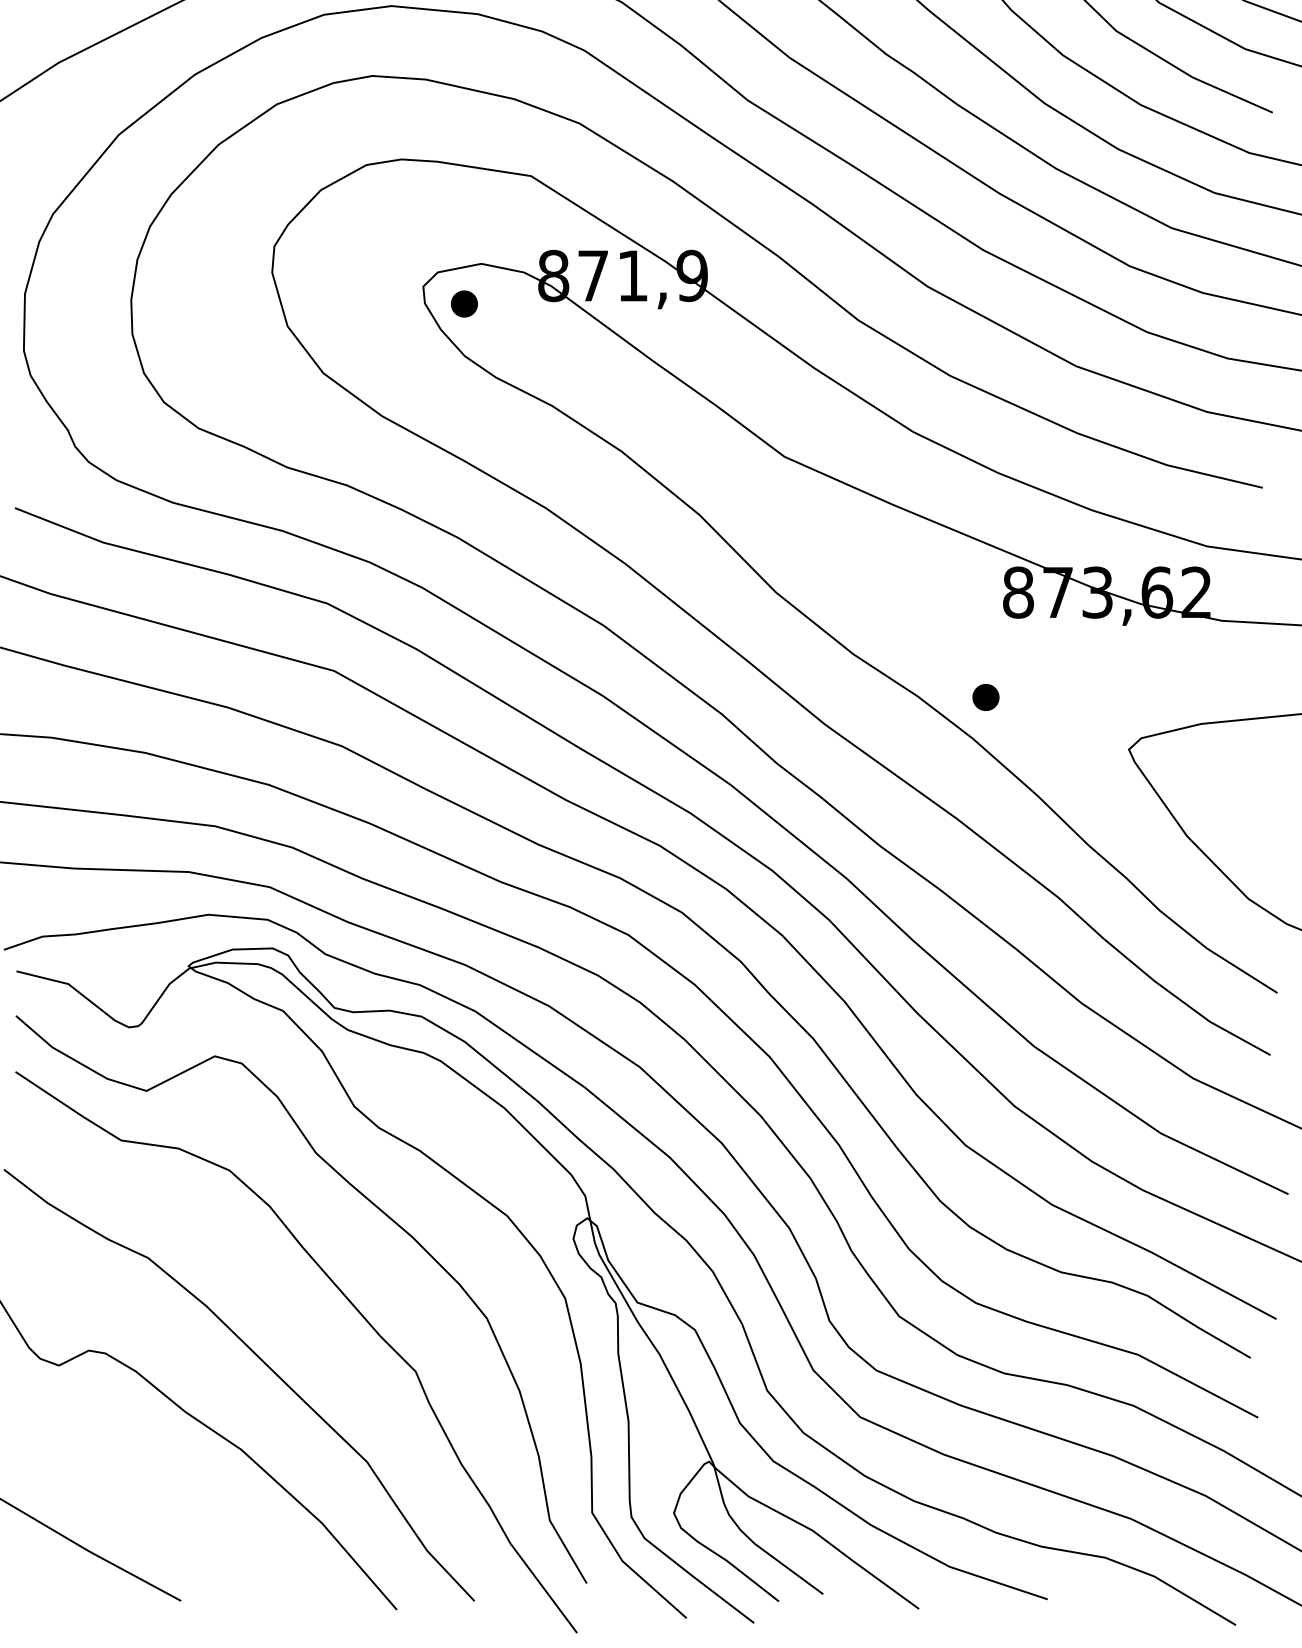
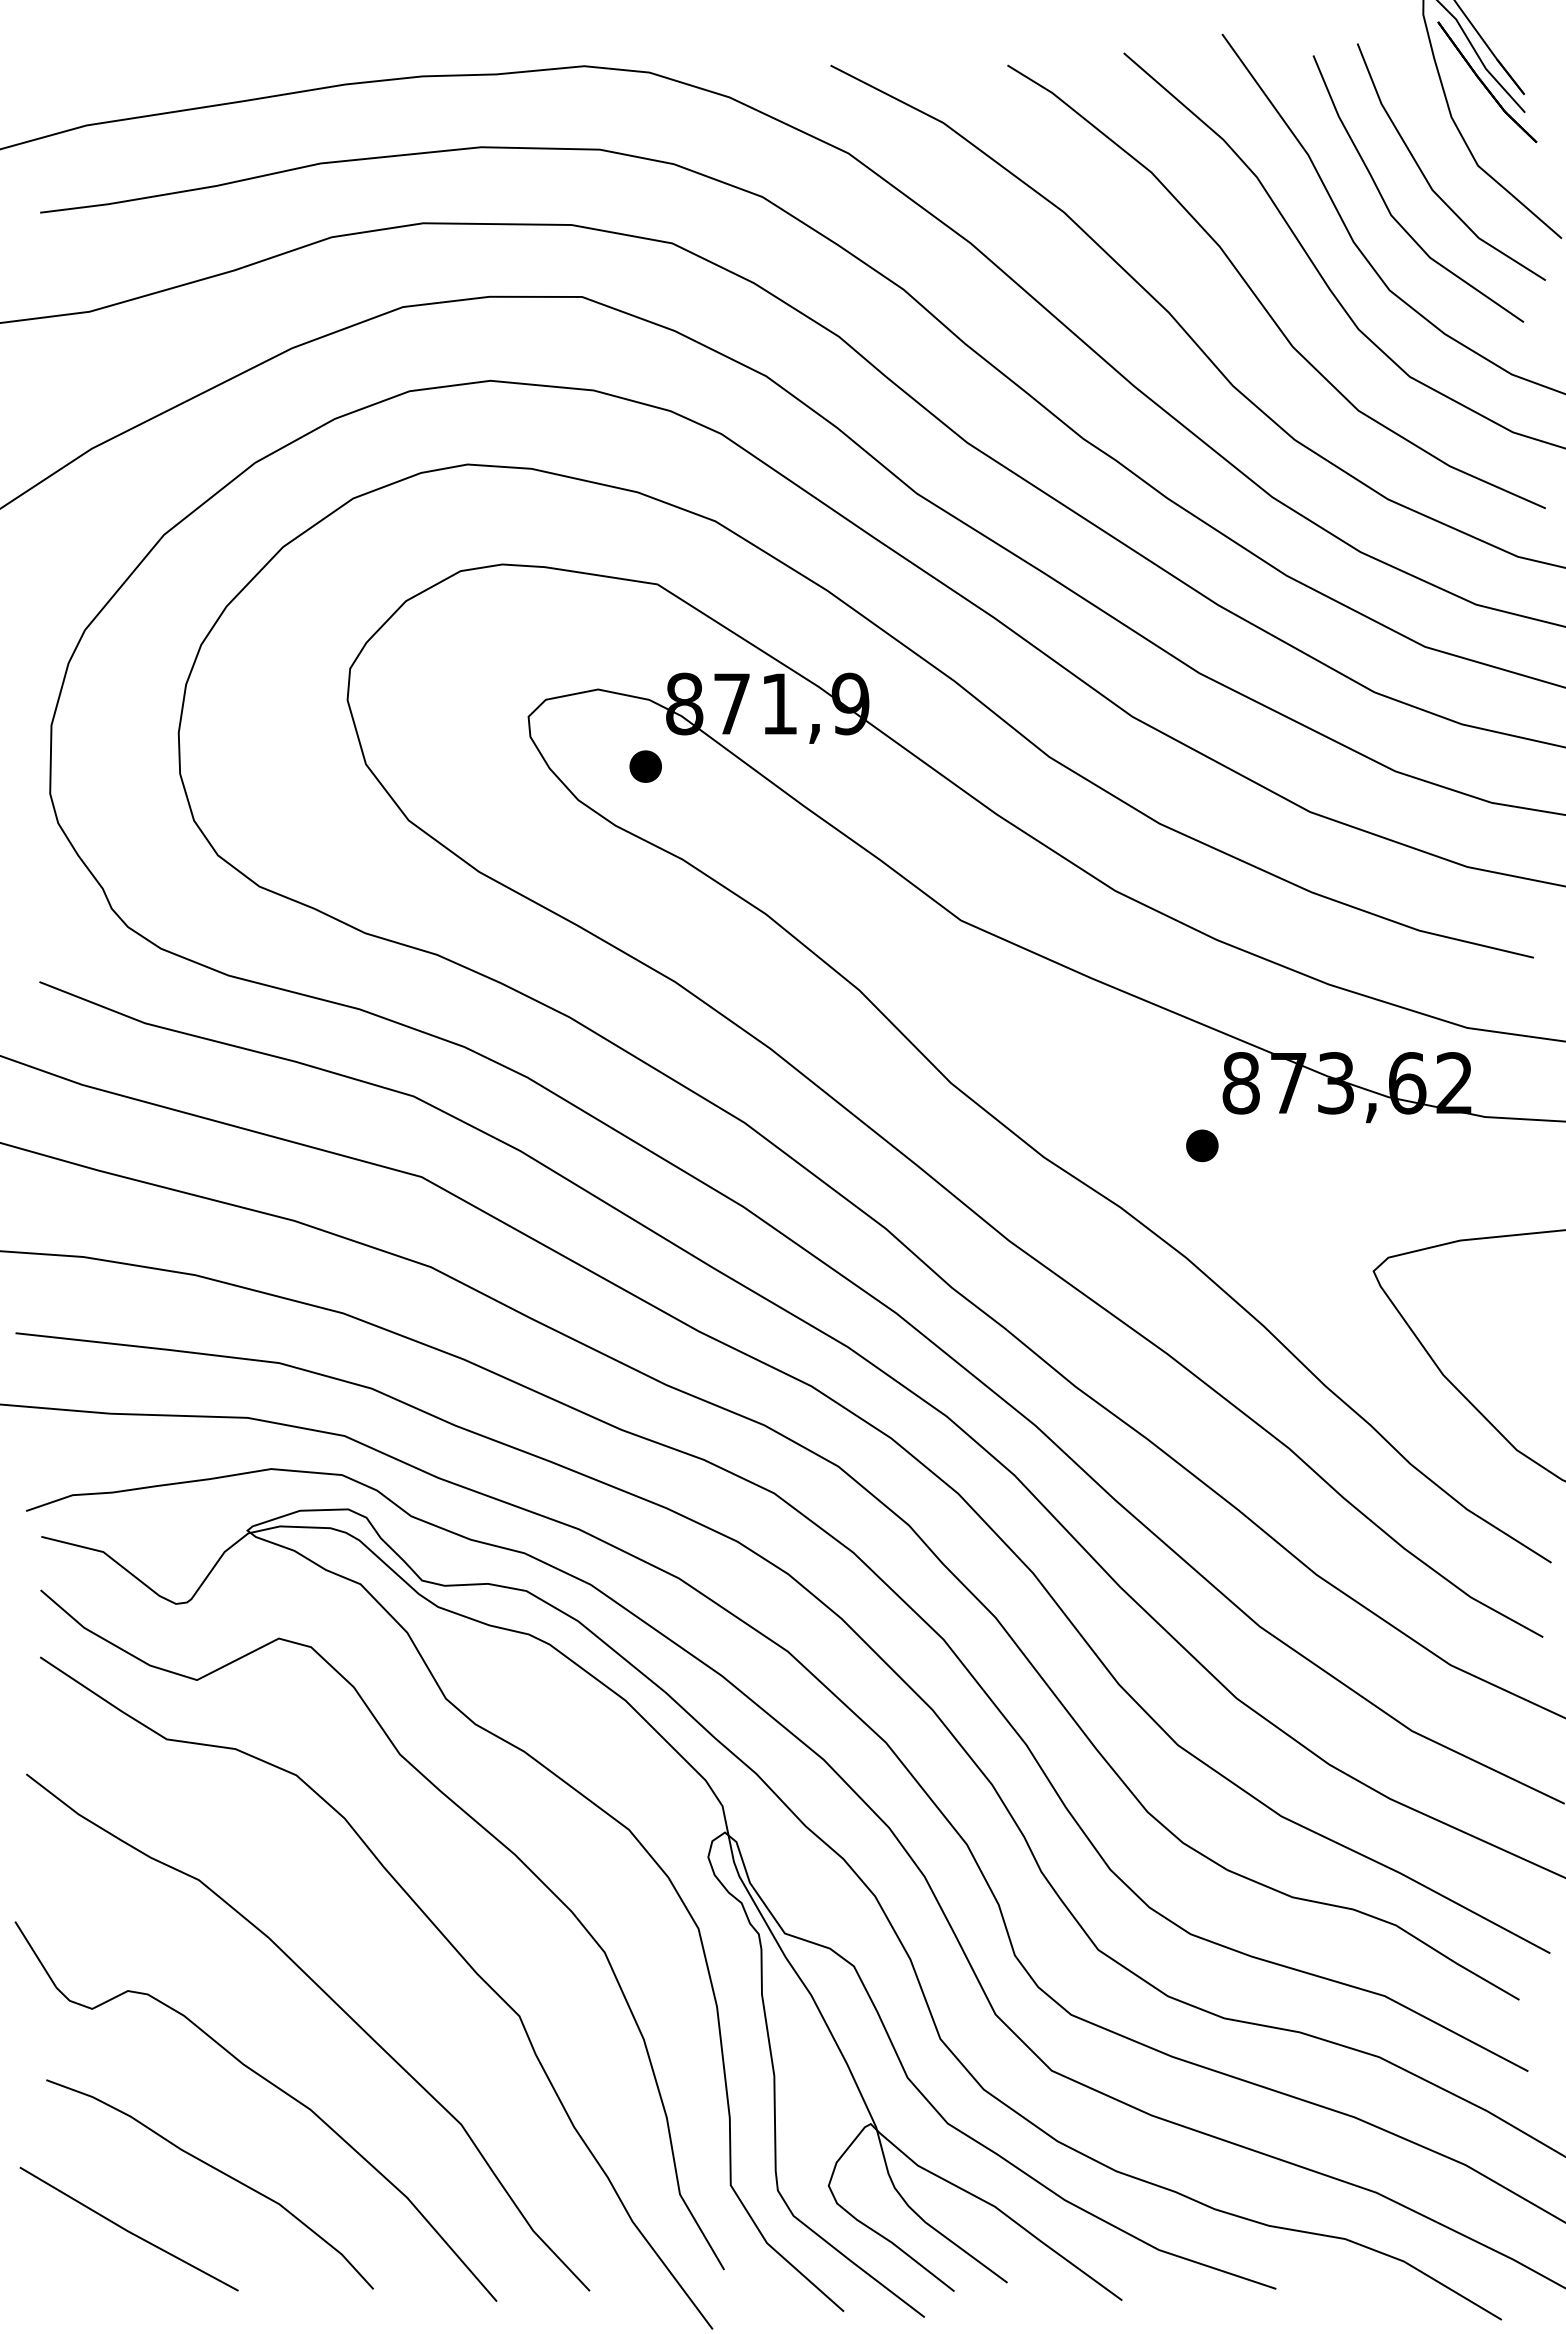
part: (464, 303) -> (645, 766), moved
part: (986, 697) -> (1202, 1145), moved
curve: (162, 1500) -> (216, 2170), added

